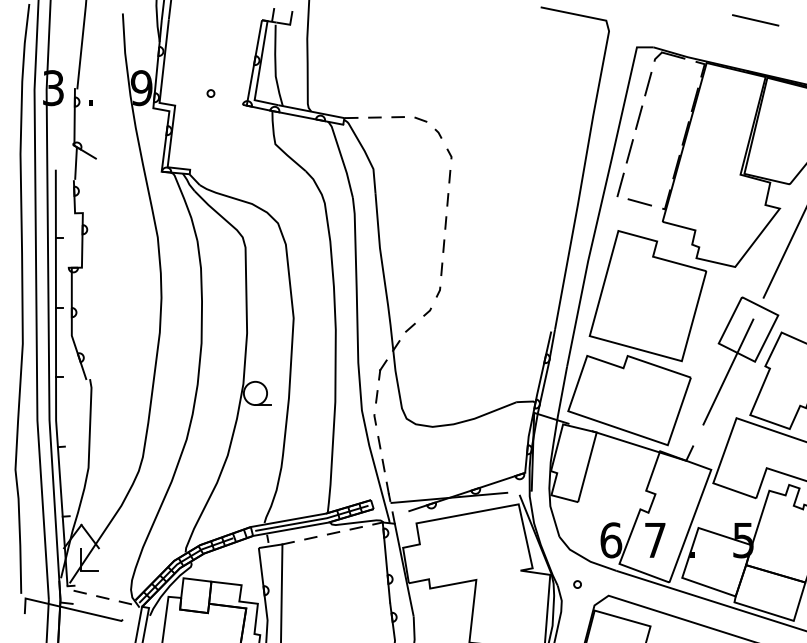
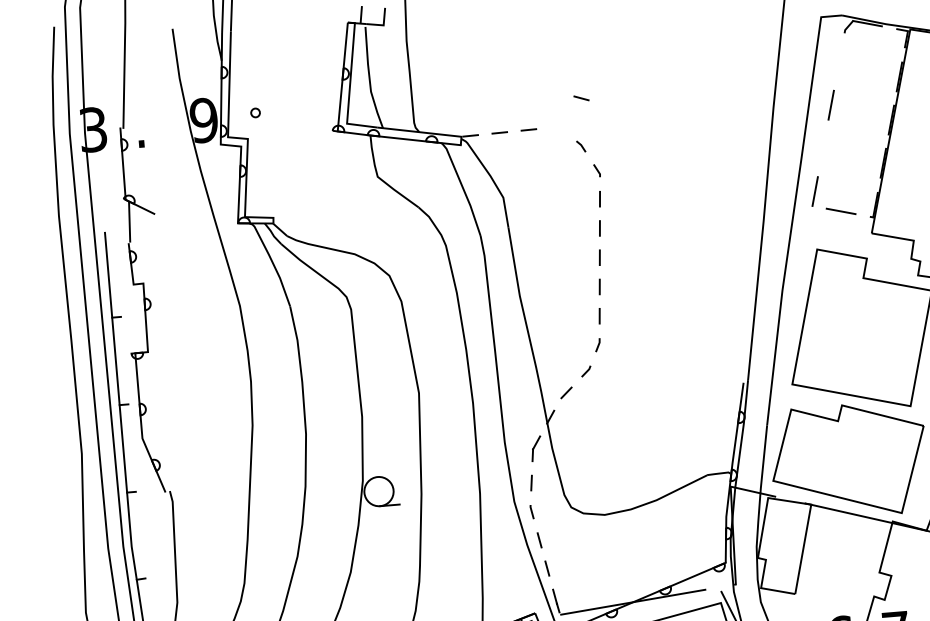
line: (648, 84) -> (839, 62), removed
circle: (210, 93) -> (254, 112), moved
line: (420, 119) -> (580, 98), moved
line: (629, 151) -> (822, 148), removed

